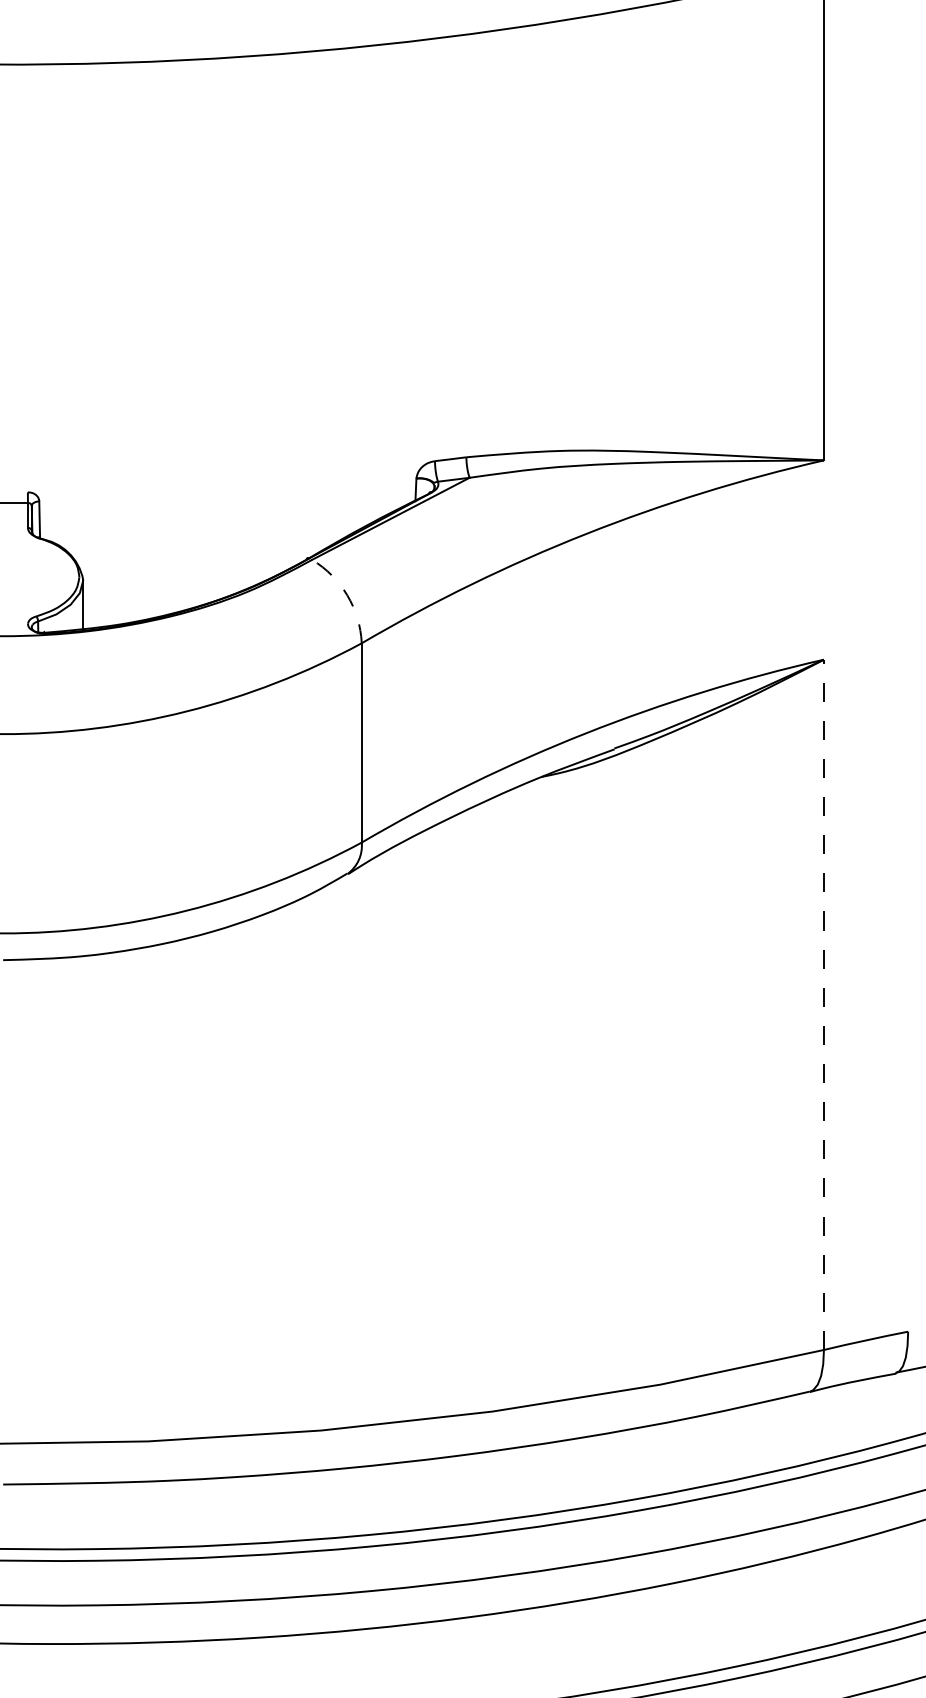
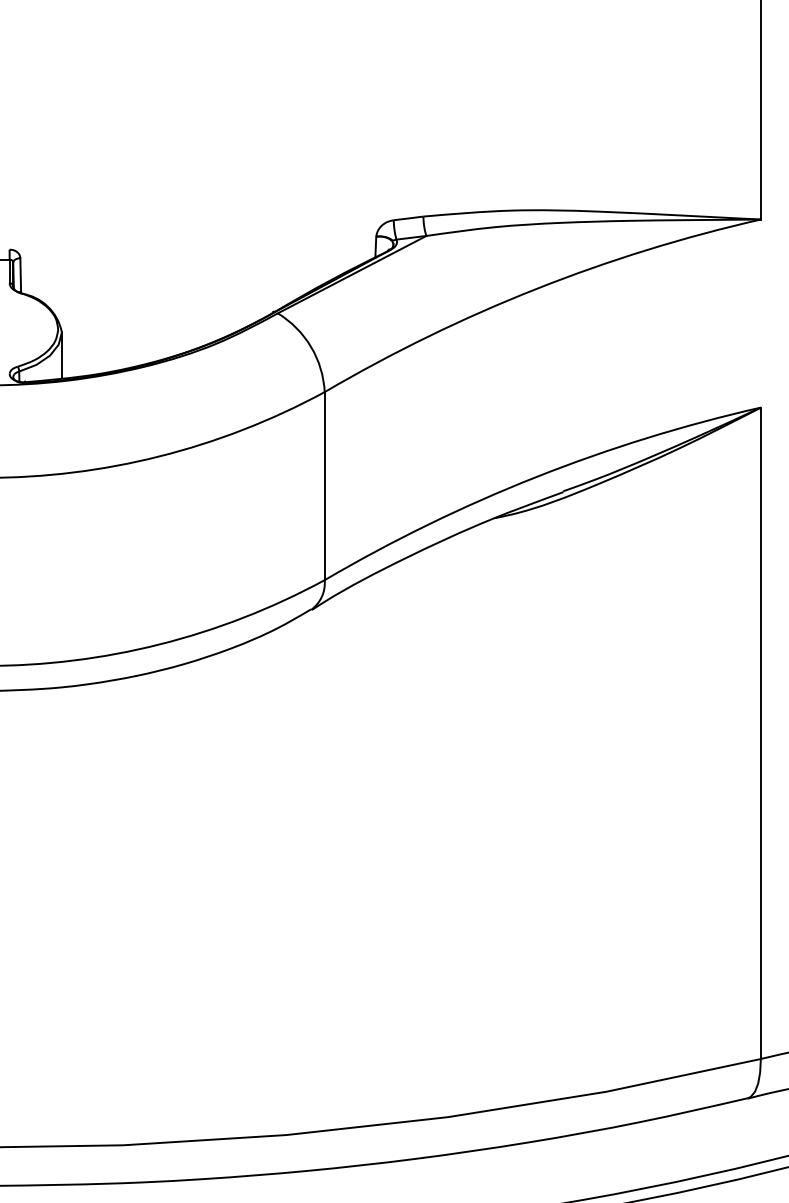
arc: (347, 595) -> (311, 347), dashed -> solid
line: (823, 1004) -> (760, 732), dashed -> solid

